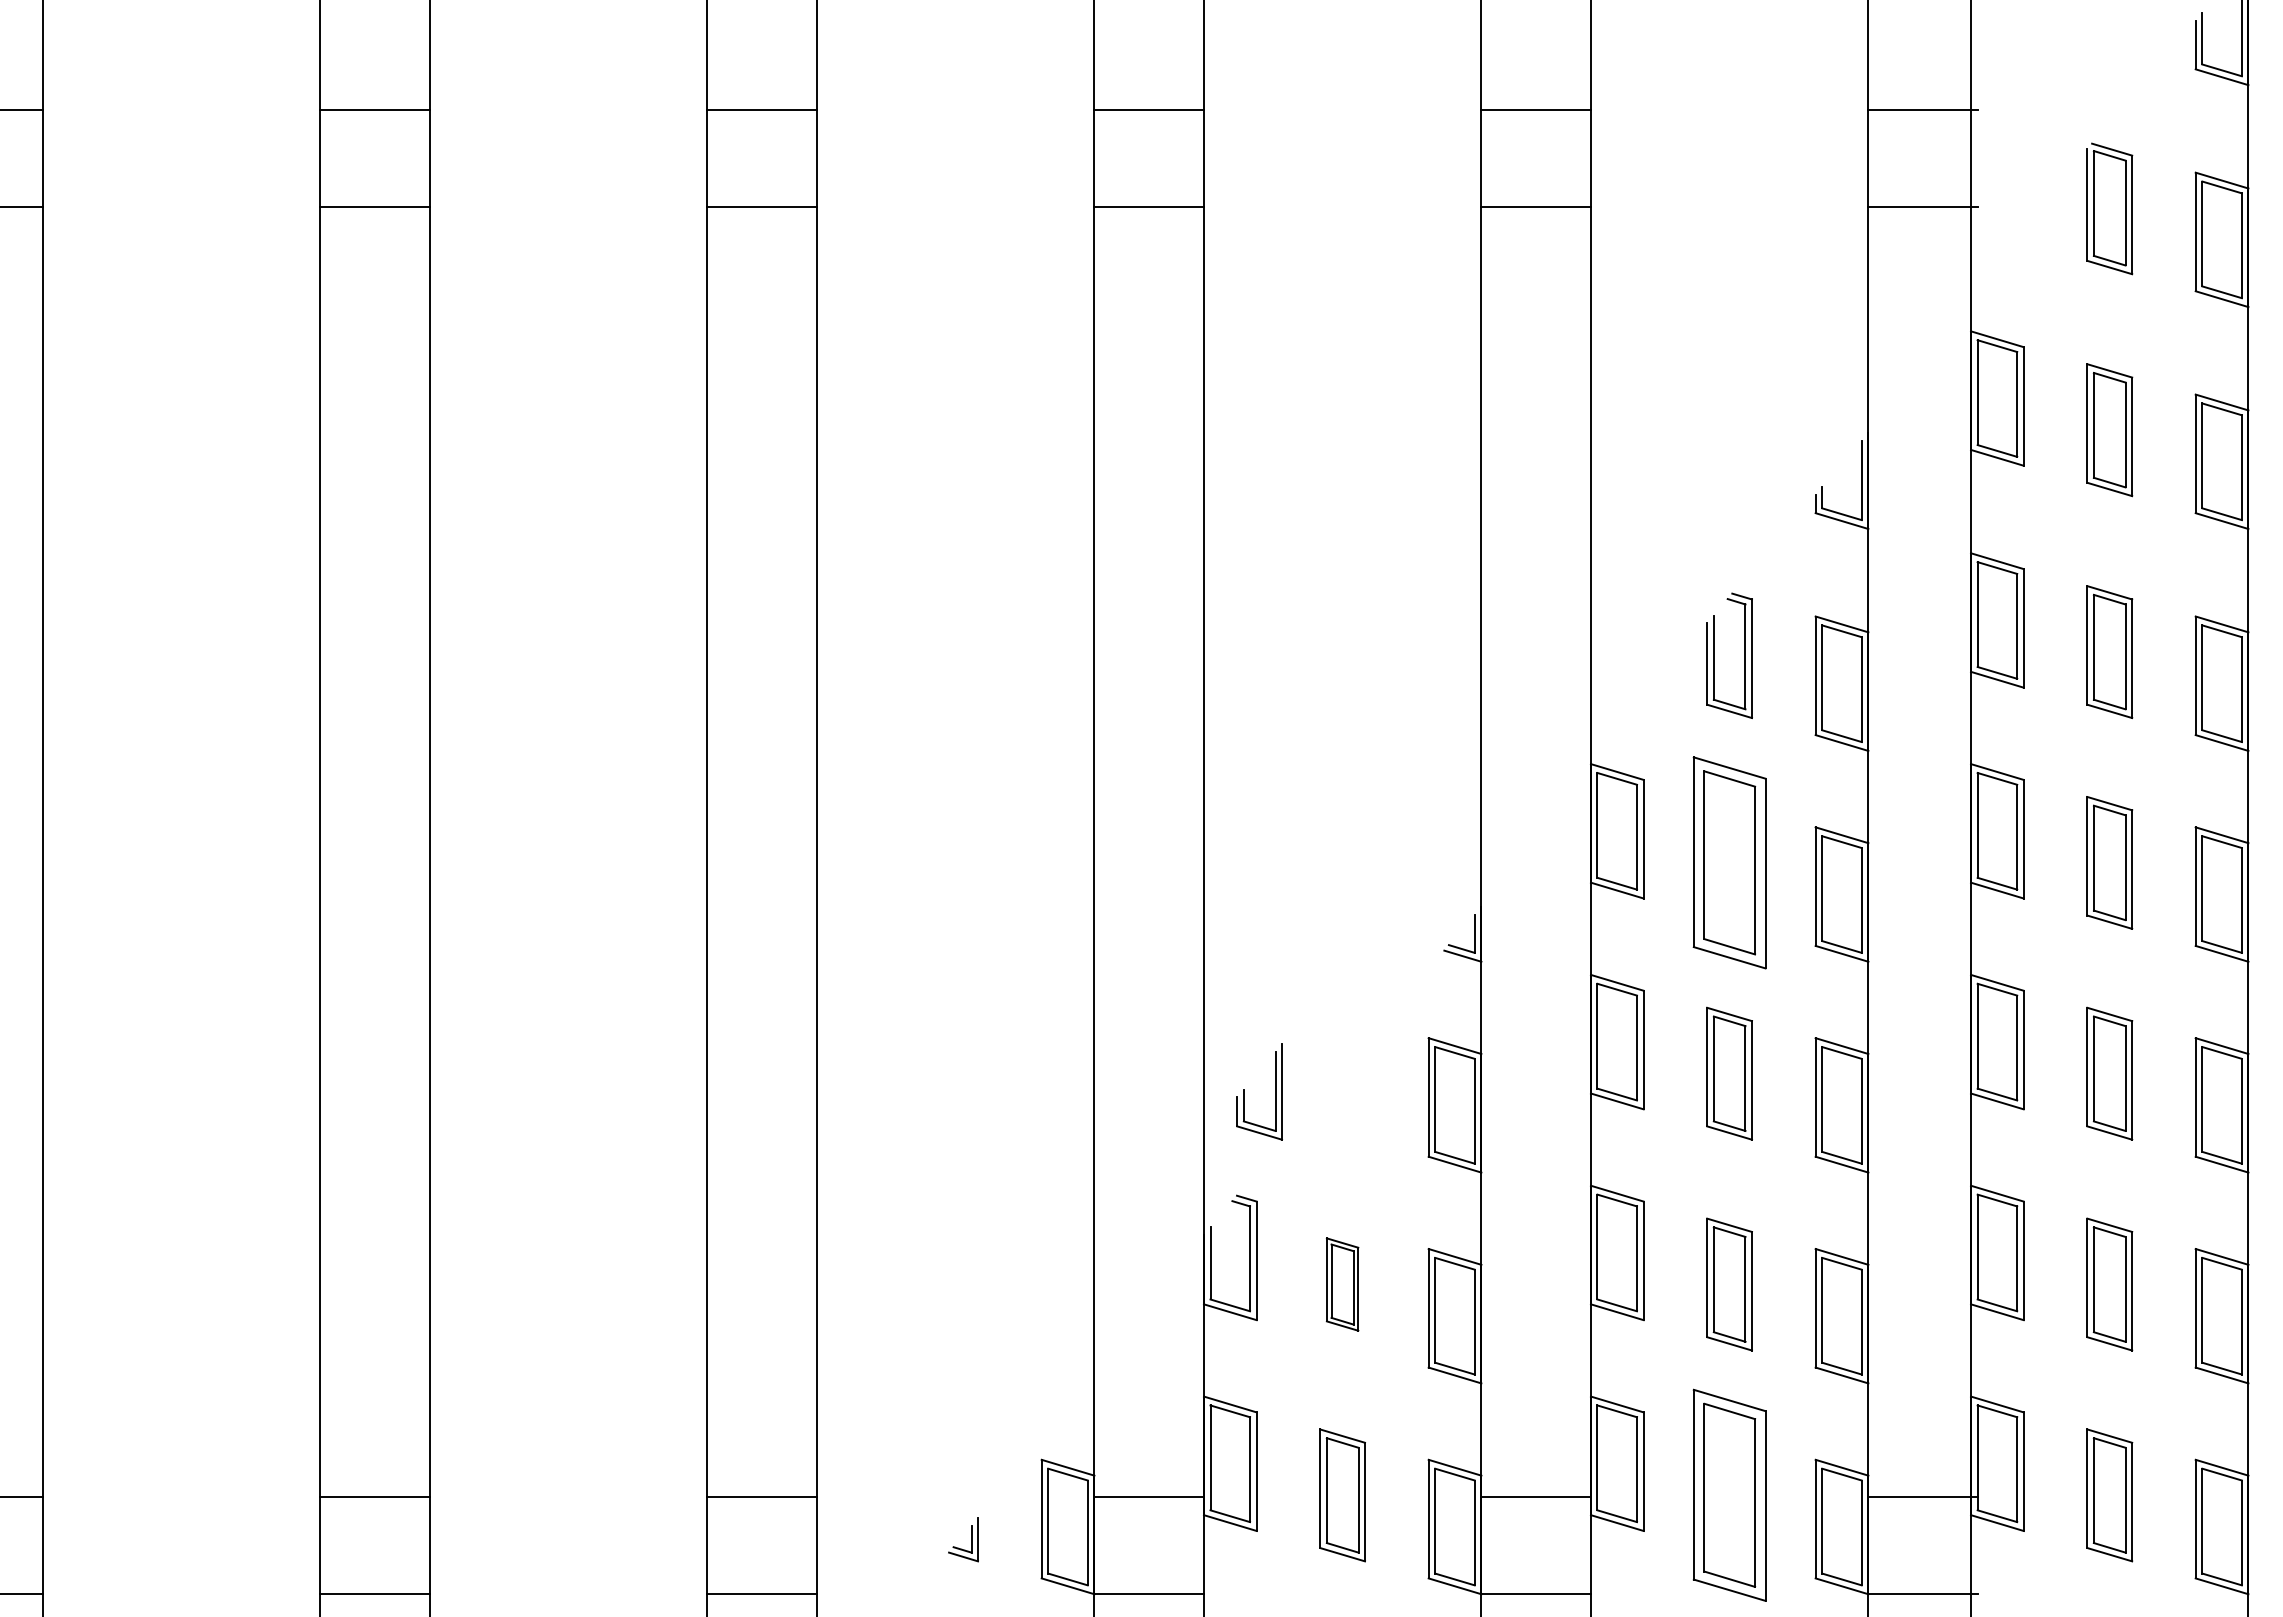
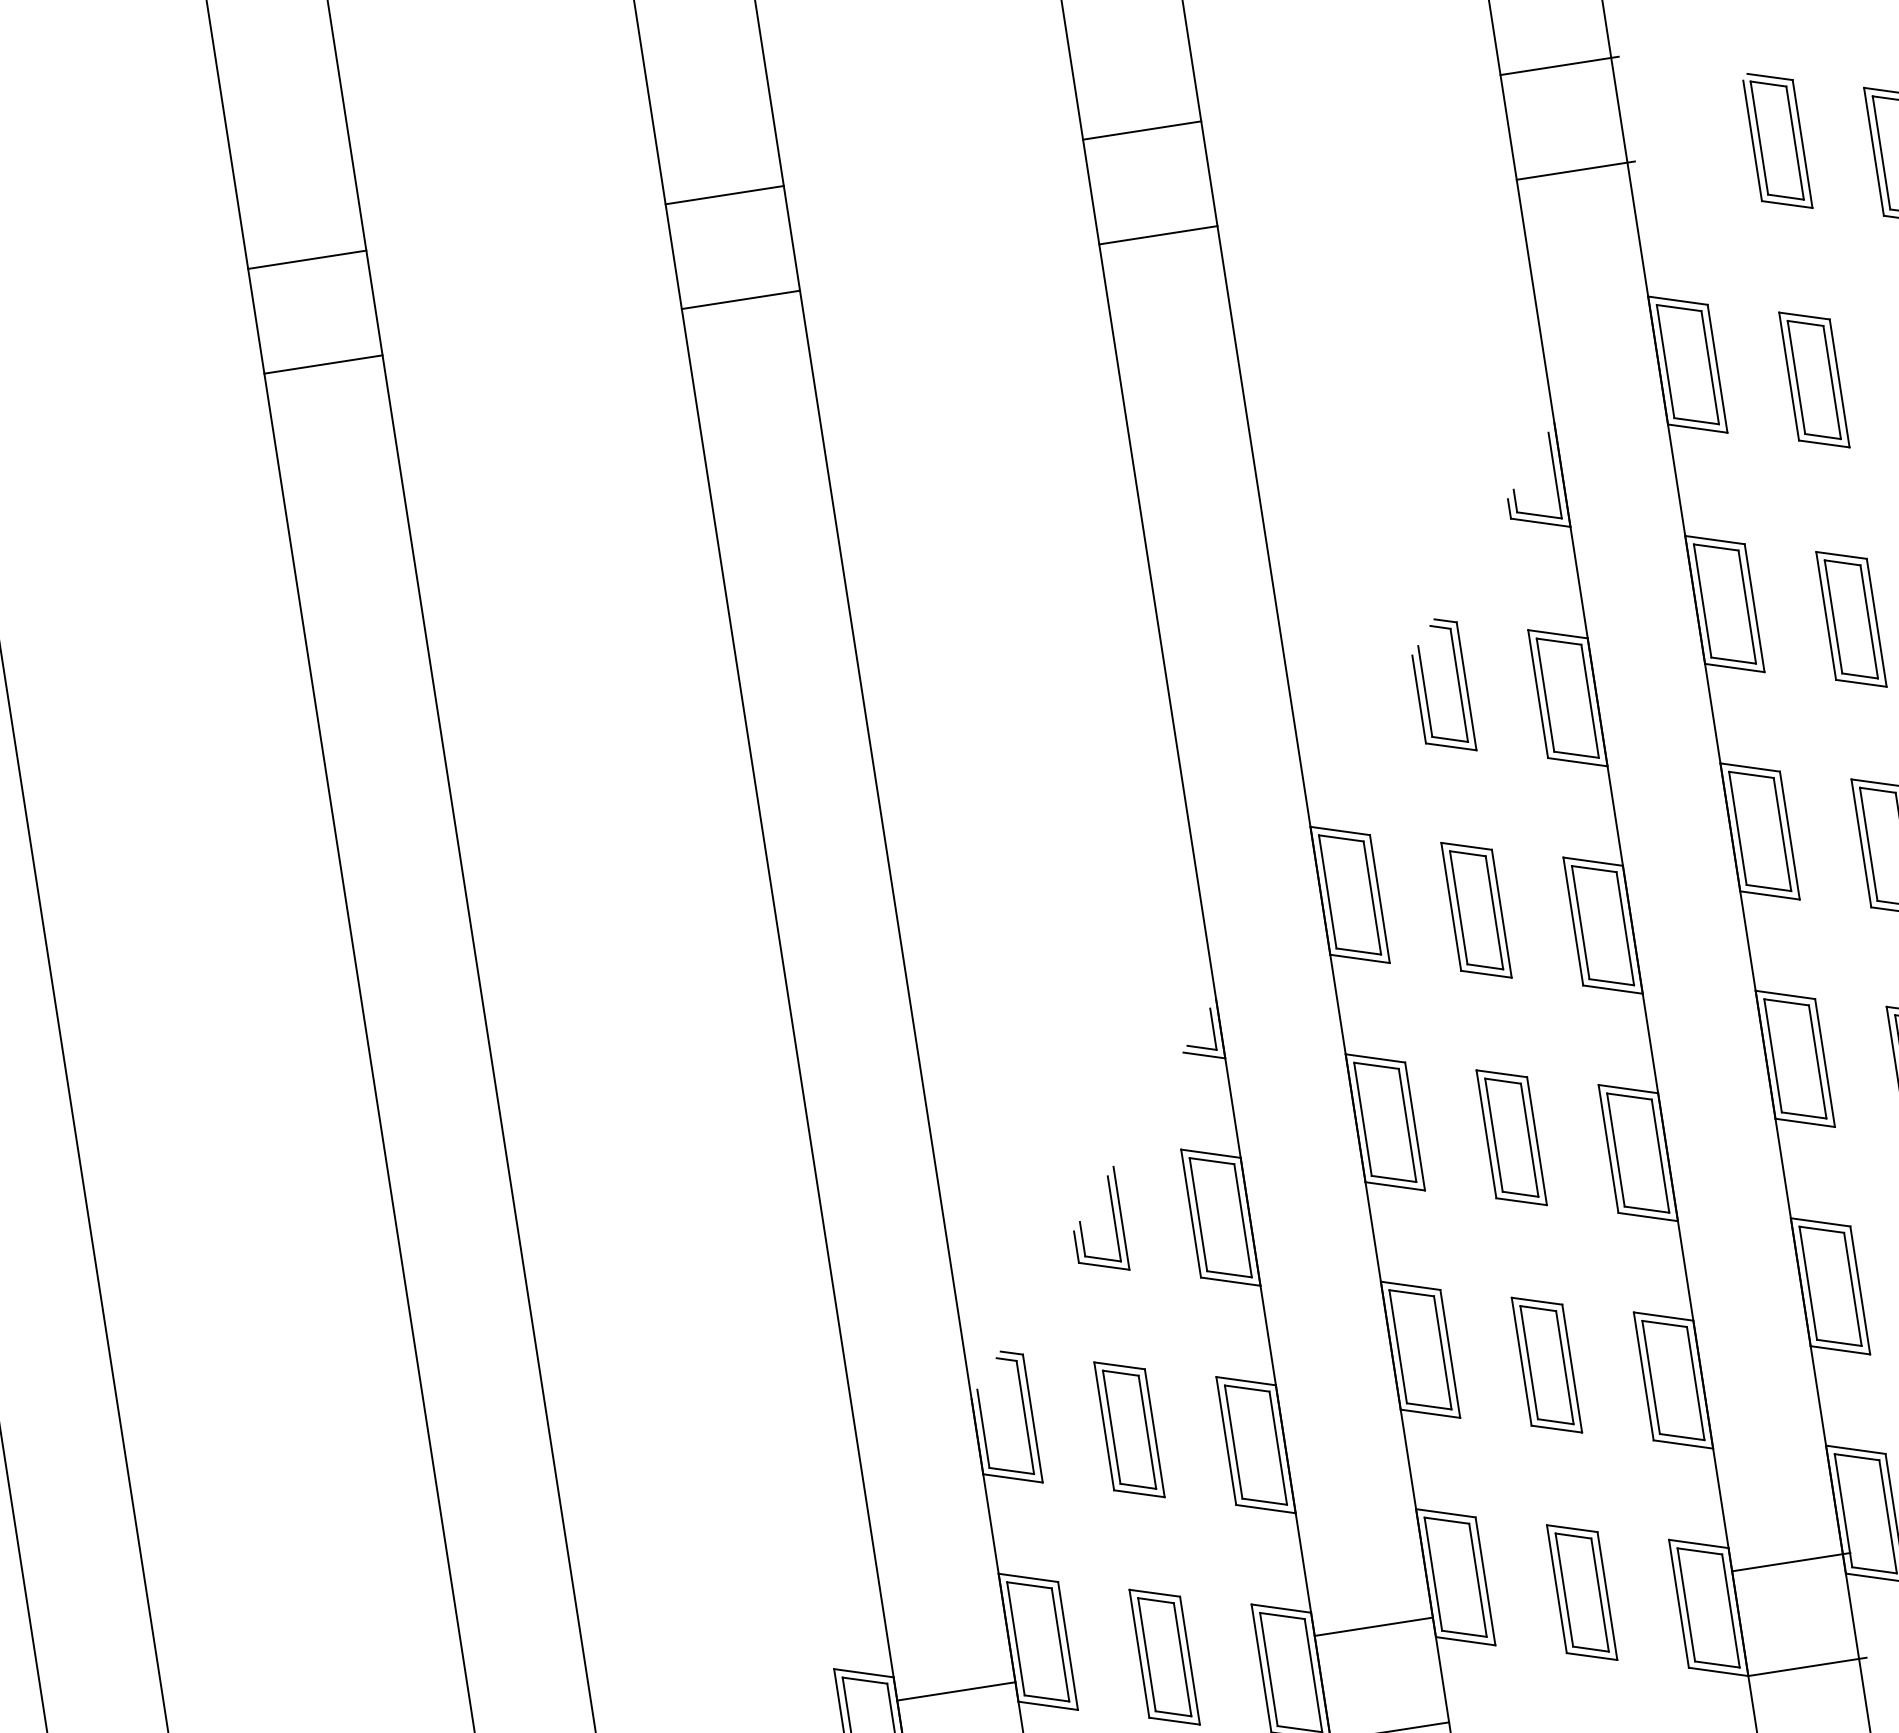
part: (1729, 862) -> (1476, 909), size x0.62
part: (1244, 1091) -> (1080, 1224), moved
part: (1342, 1284) -> (1129, 1429), size x1.43
part: (1729, 1495) -> (1582, 1592), size x0.62

